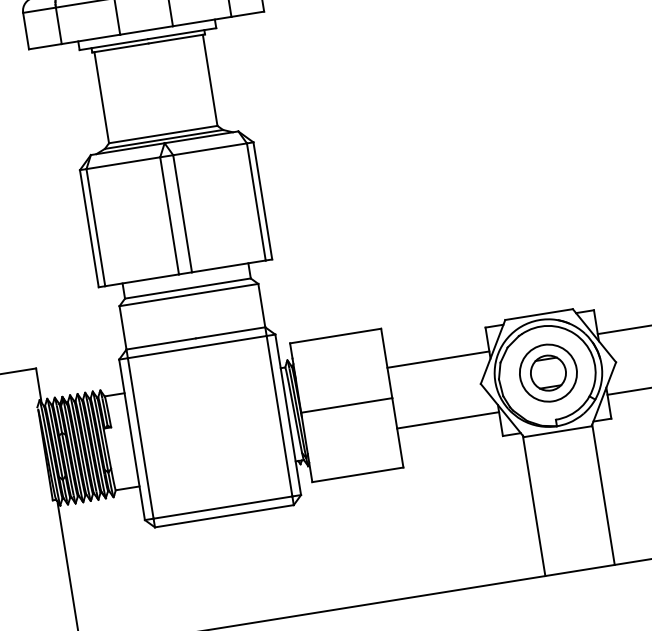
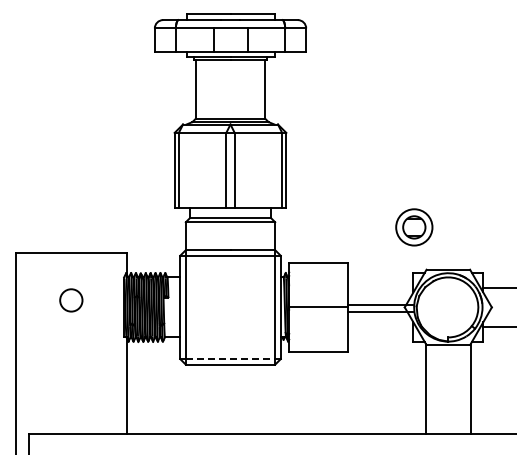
line: (438, 359) -> (380, 304), moved
part: (548, 373) -> (414, 227), moved
line: (447, 419) -> (380, 311), moved
line: (223, 508) -> (230, 359), solid -> dashed

